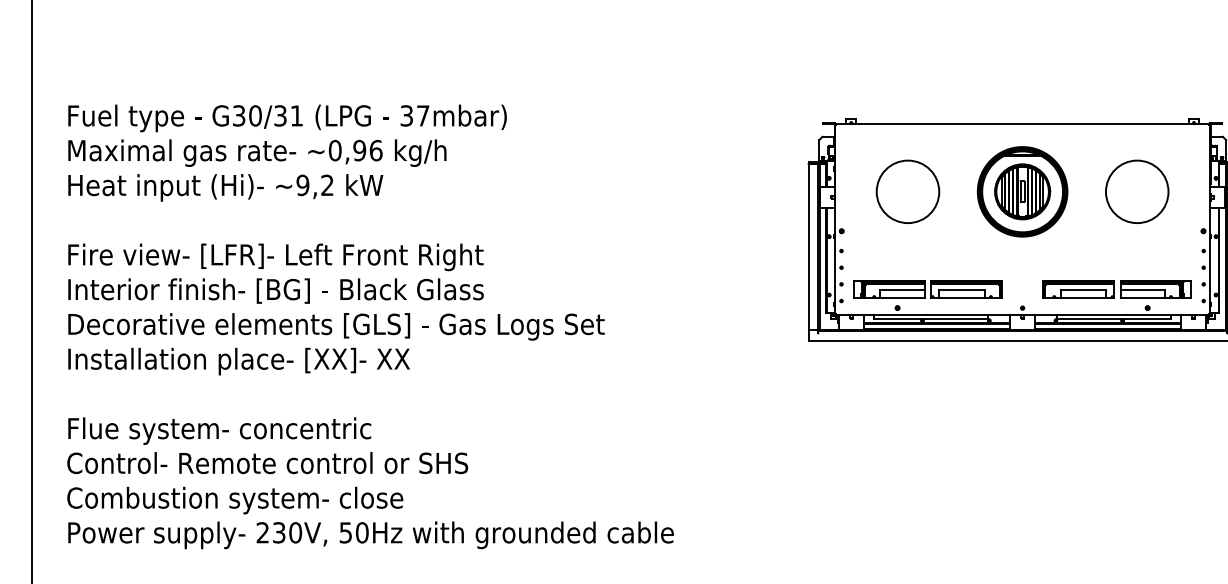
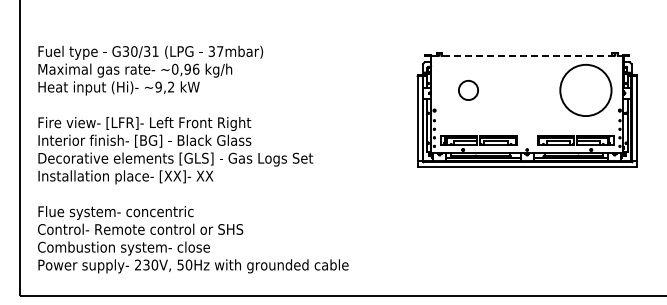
line: (1023, 123) -> (527, 55), solid -> dashed
circle: (907, 191) -> (468, 90), size x0.6
part: (1023, 191) -> (527, 90), removed
circle: (1136, 191) -> (585, 90), size x1.6

